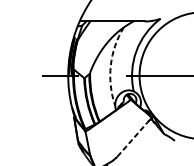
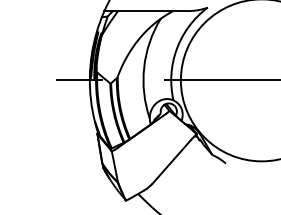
arc: (111, 65) -> (144, 67), dashed -> solid
line: (132, 139) -> (171, 161), dashed -> solid

